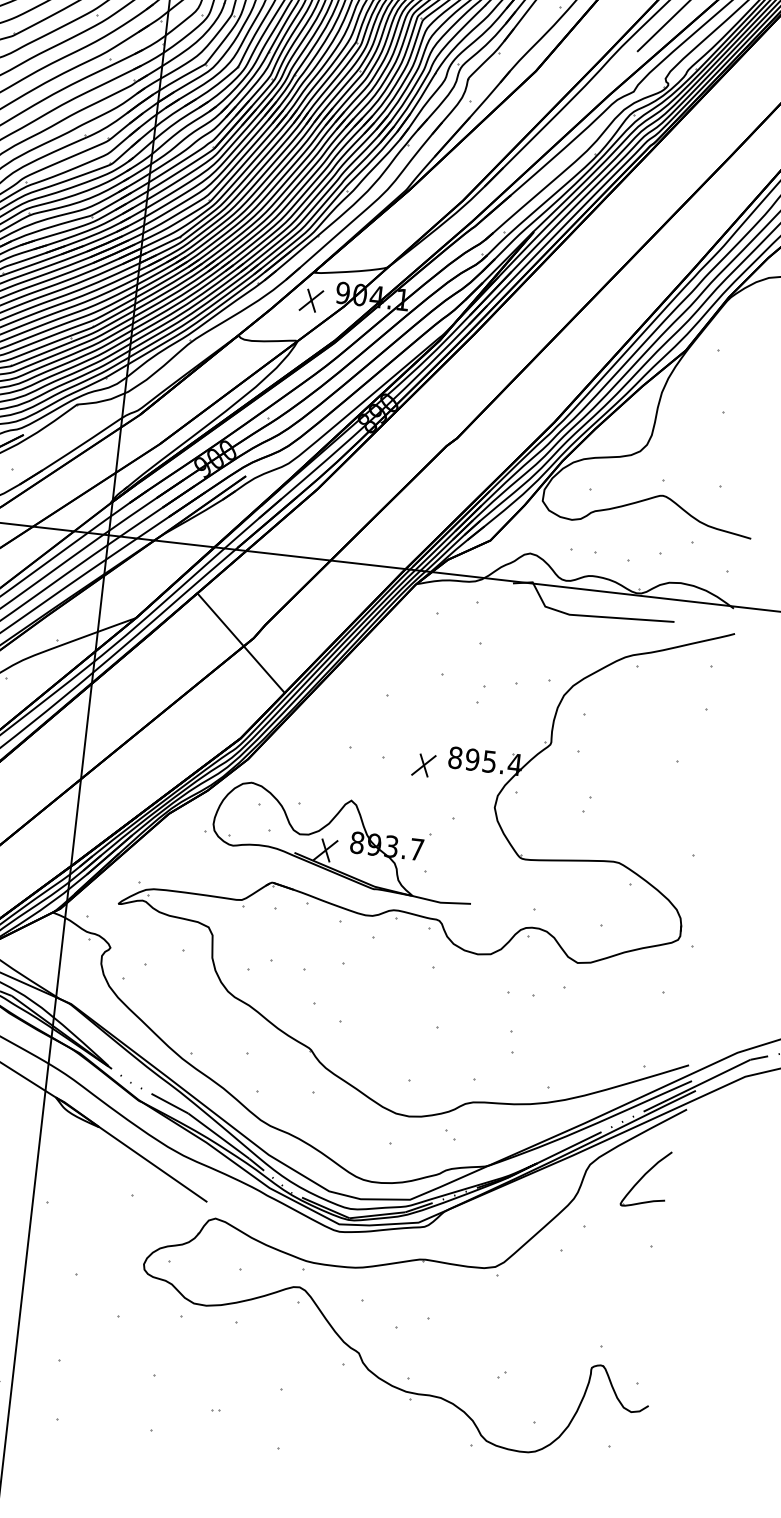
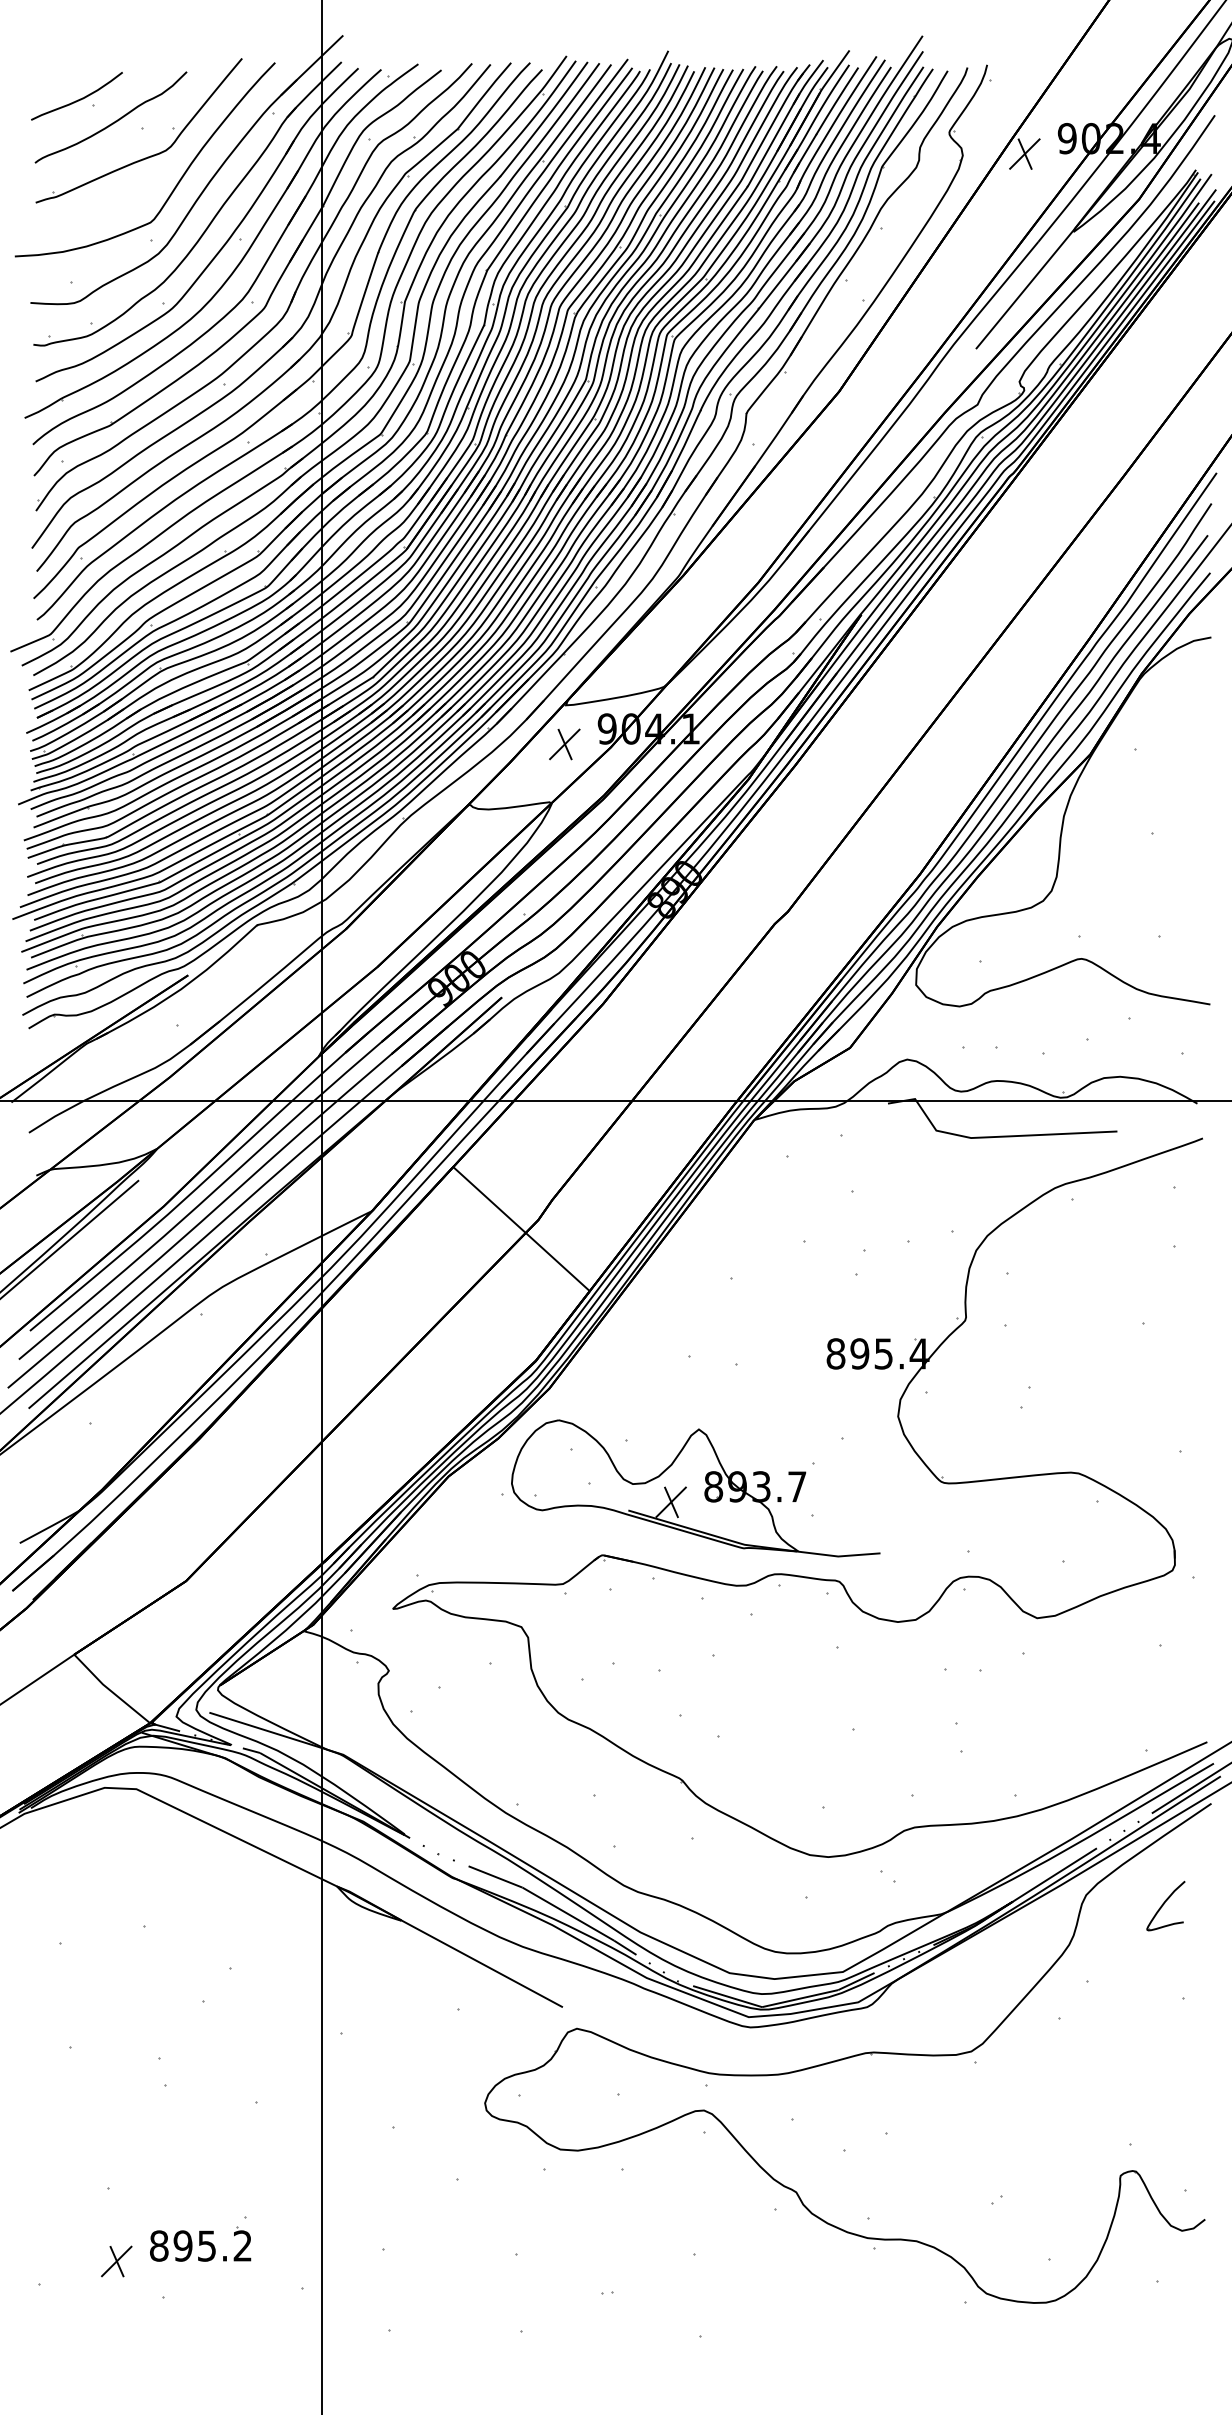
part: (423, 765) -> (793, 1369), removed
part: (645, 1178) -> (1165, 1905), size x0.6

